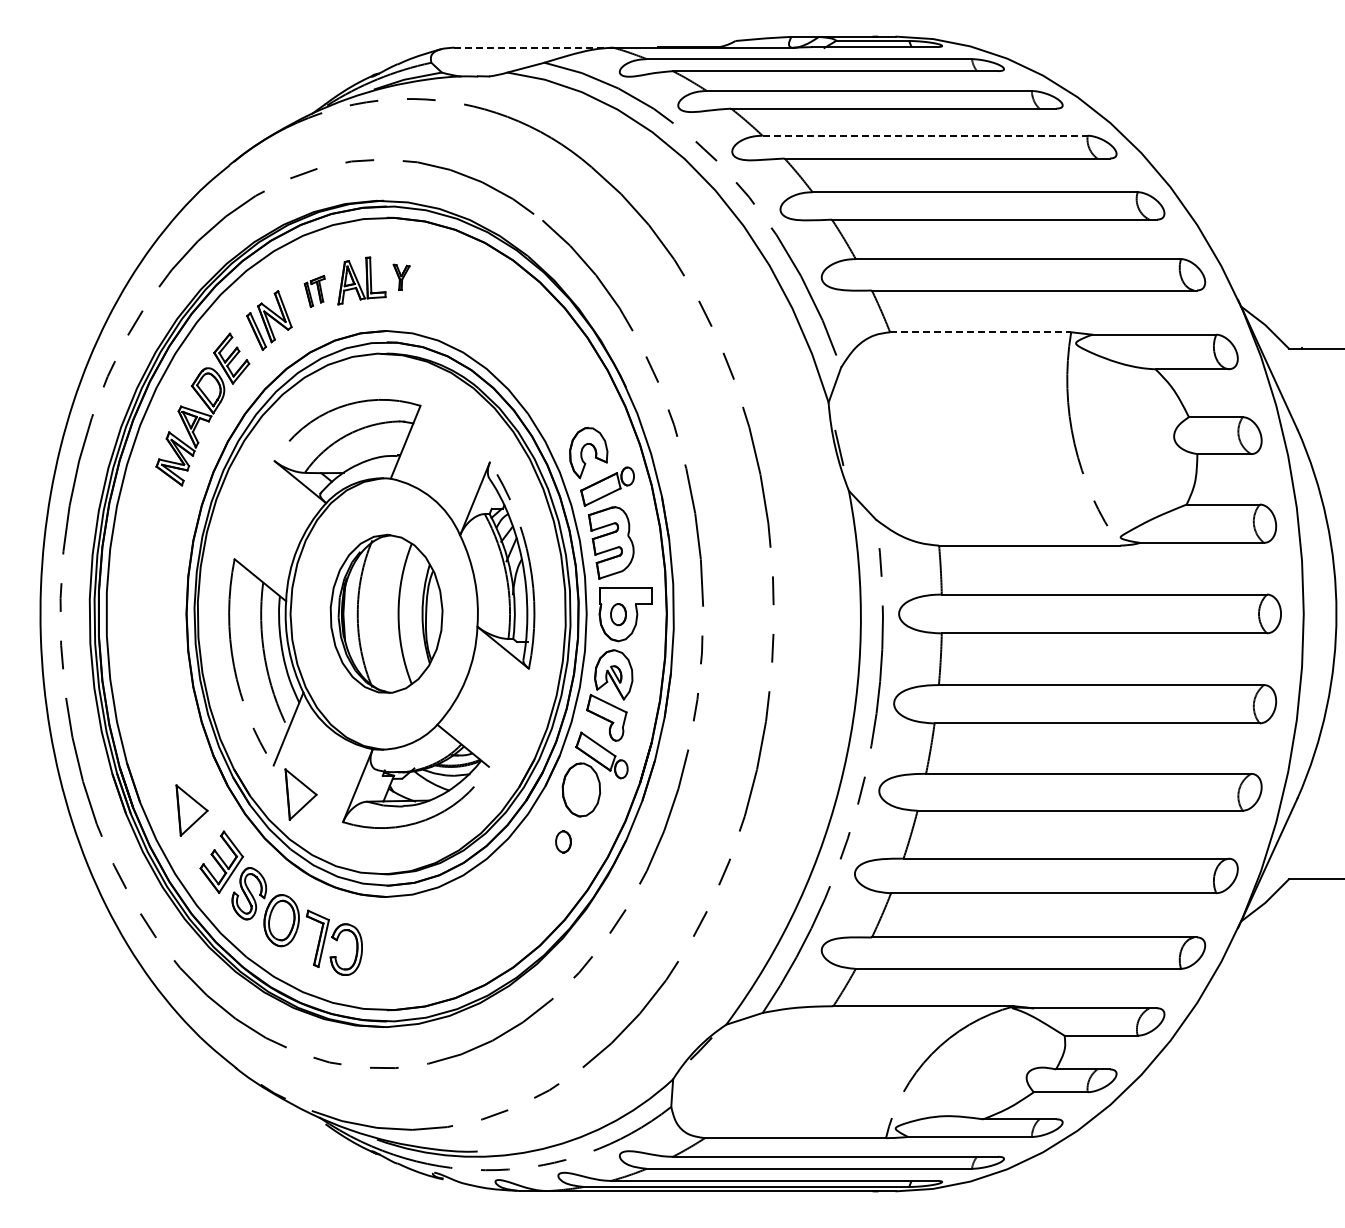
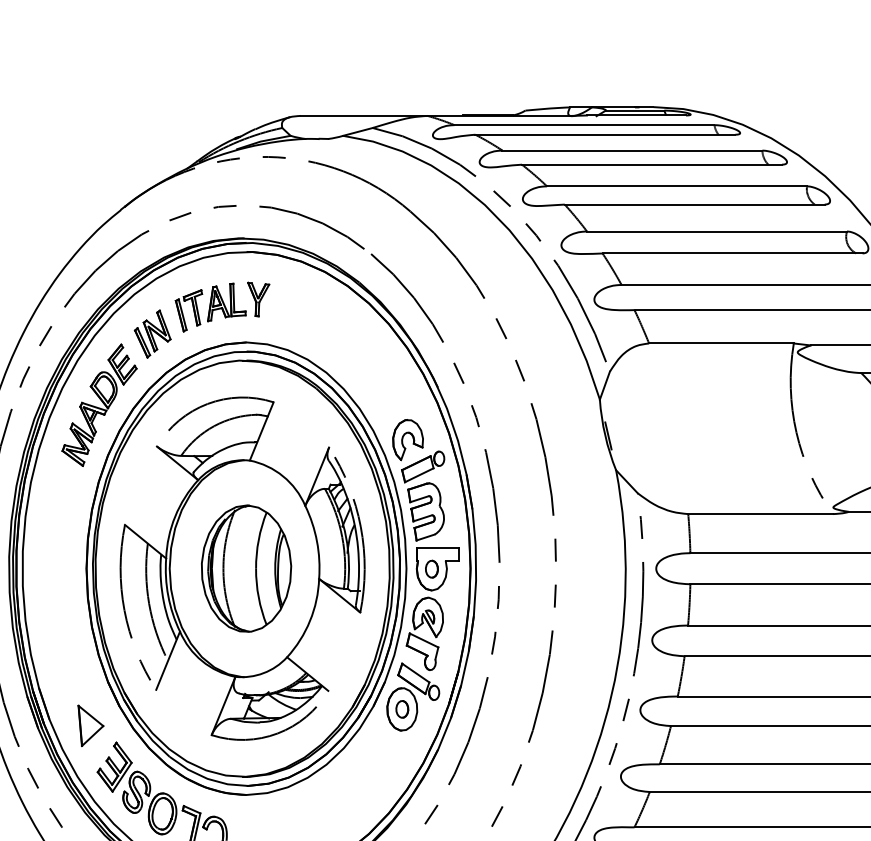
line: (534, 47) -> (364, 115), dashed -> solid
line: (925, 135) -> (677, 186), dashed -> solid
part: (401, 277) -> (258, 299), size x1.67
part: (314, 291) -> (188, 310), size x1.67
line: (980, 332) -> (721, 343), dashed -> solid
part: (300, 794) -> (177, 713), removed
part: (563, 841) -> (402, 709), moved

